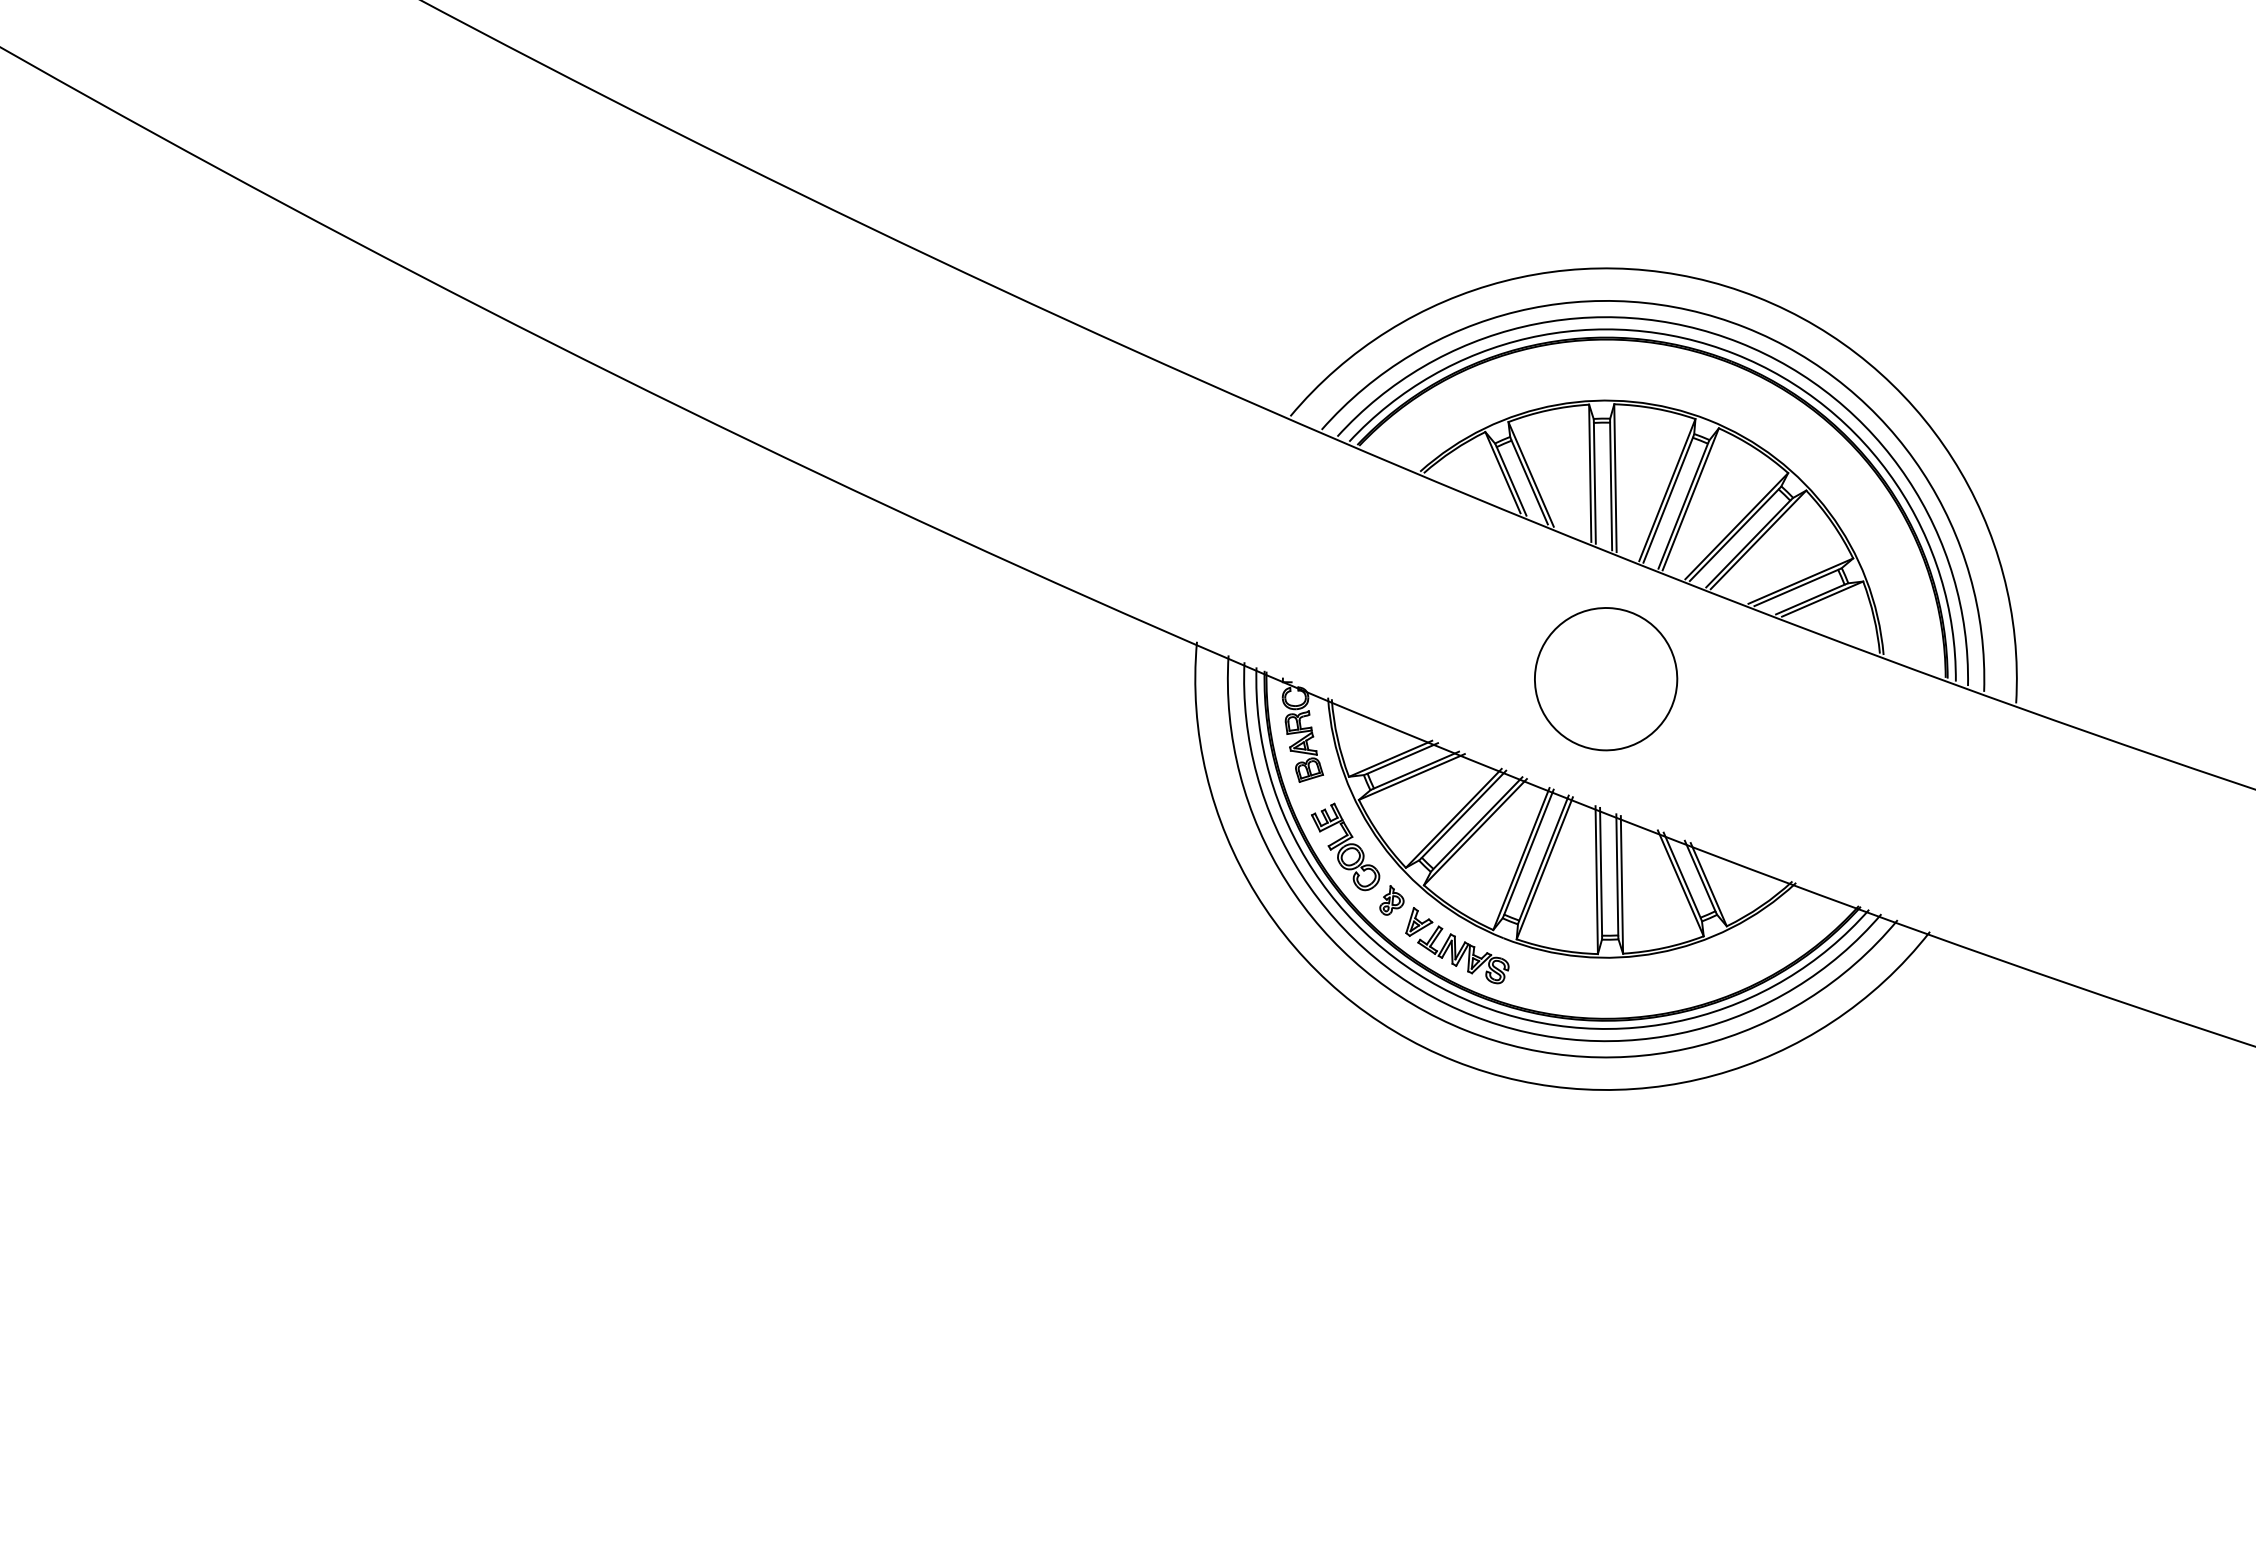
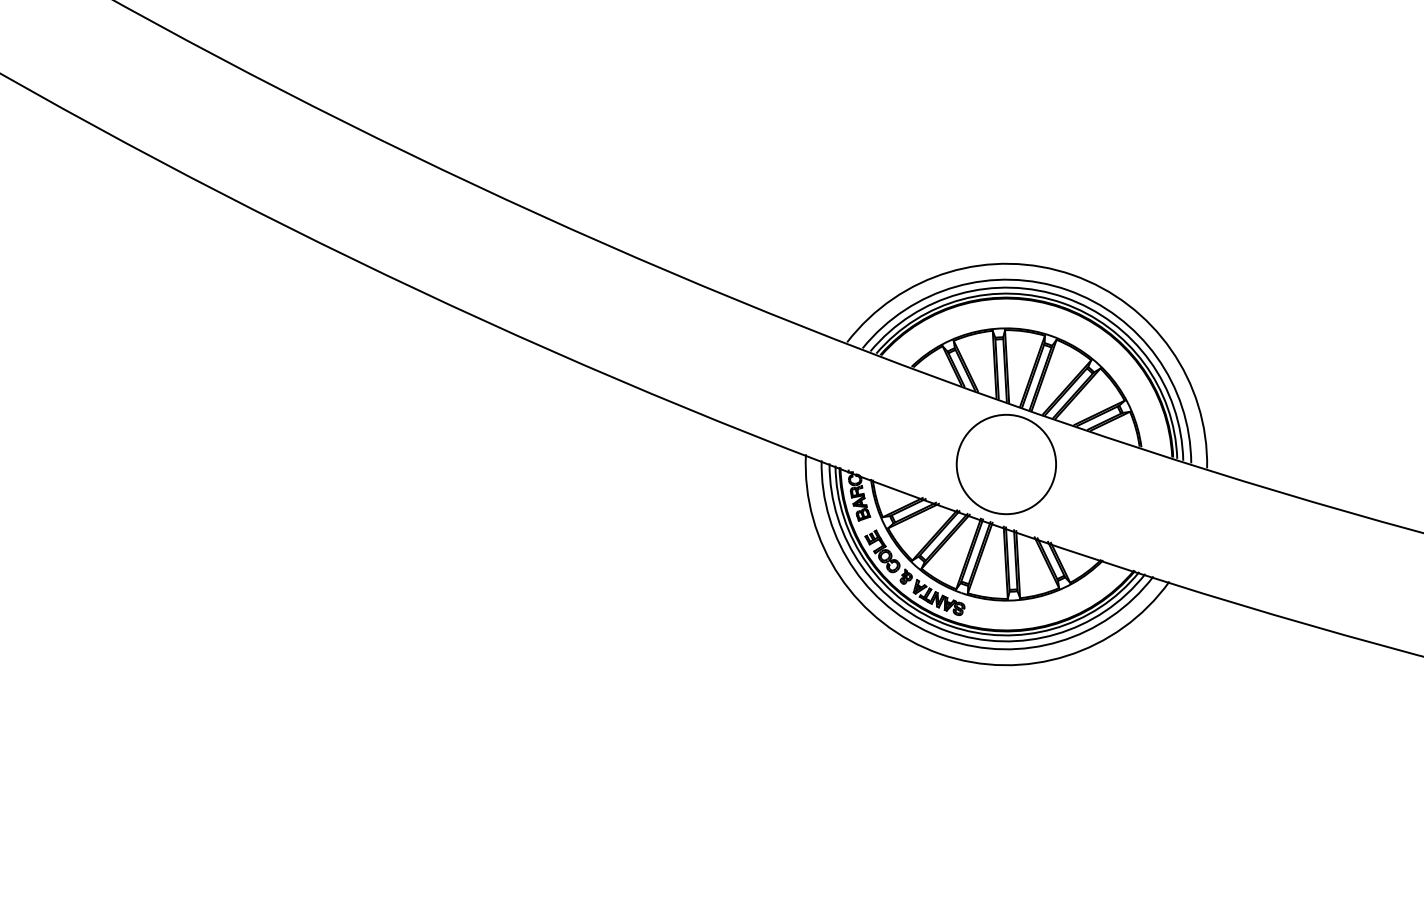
circle: (1606, 679) -> (1006, 464), size x1.43

